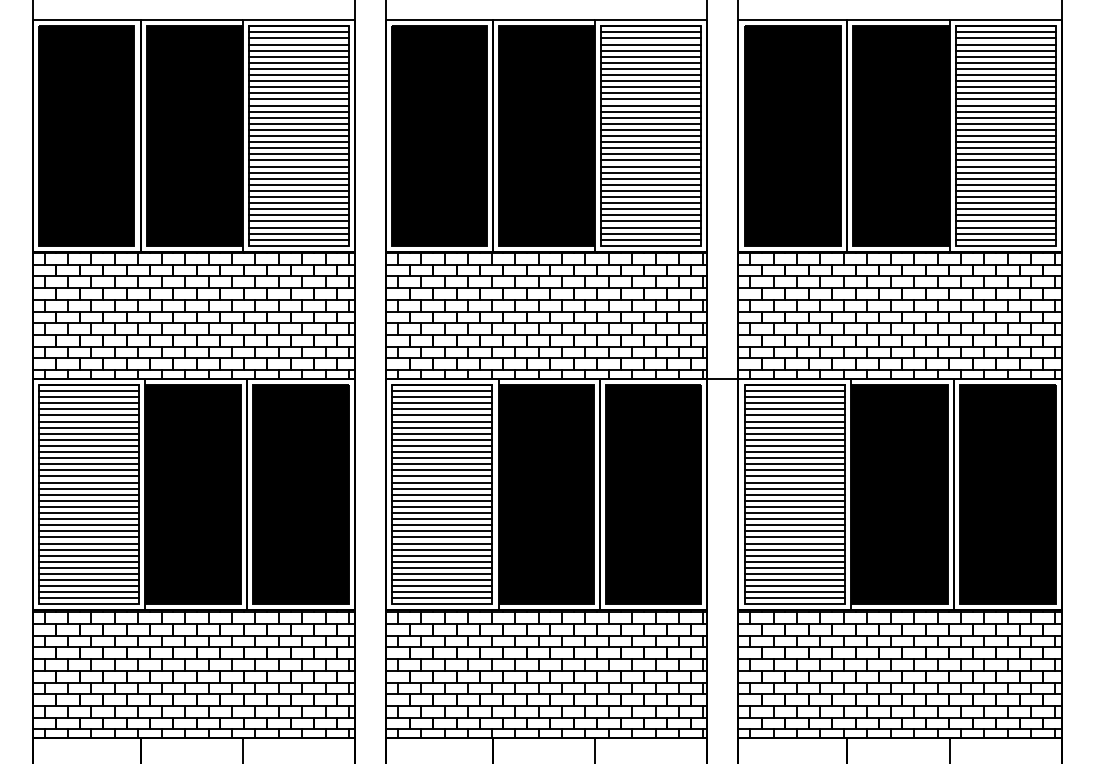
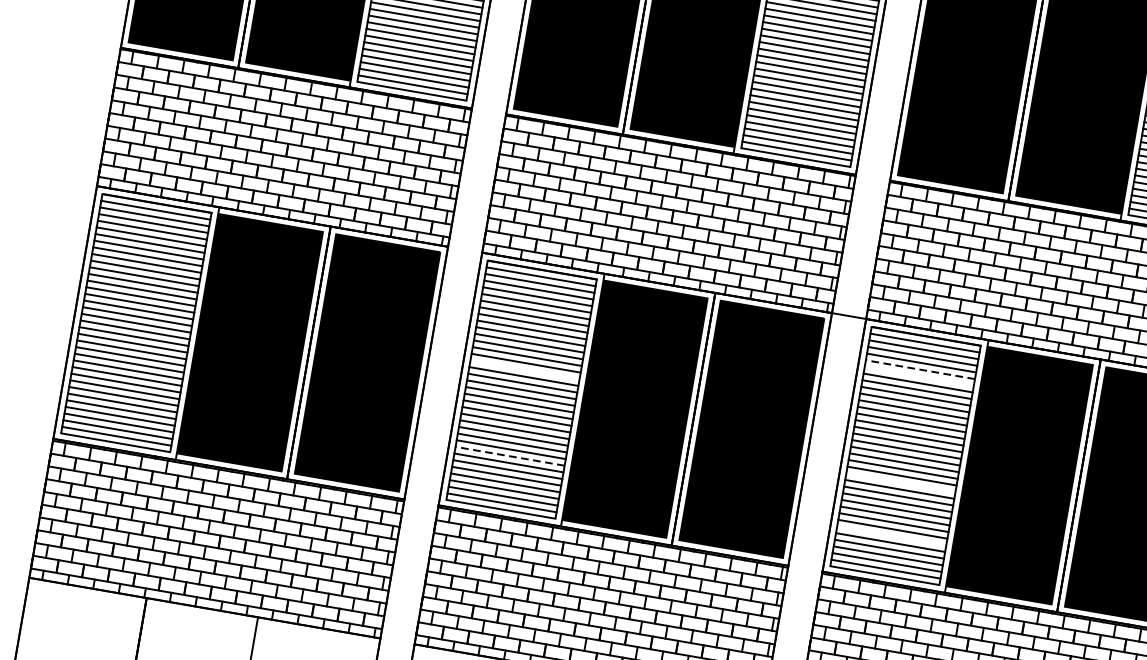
line: (794, 415) -> (920, 369), solid -> dashed
line: (794, 421) -> (919, 376), removed
line: (442, 476) -> (525, 369), removed
line: (794, 519) -> (900, 483), removed
line: (441, 555) -> (509, 455), solid -> dashed
line: (794, 567) -> (891, 535), removed

